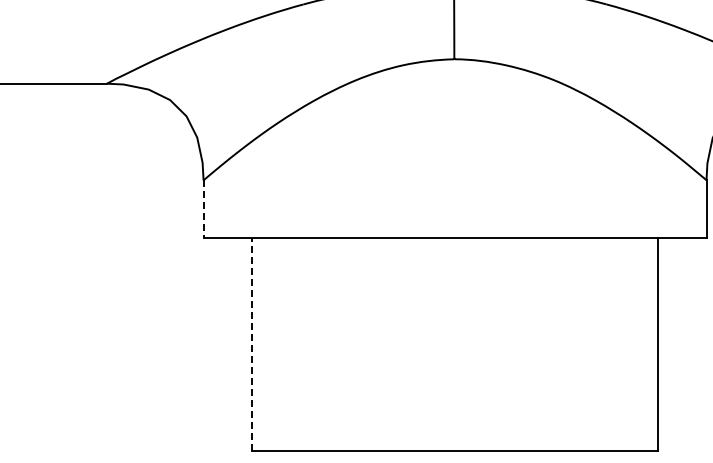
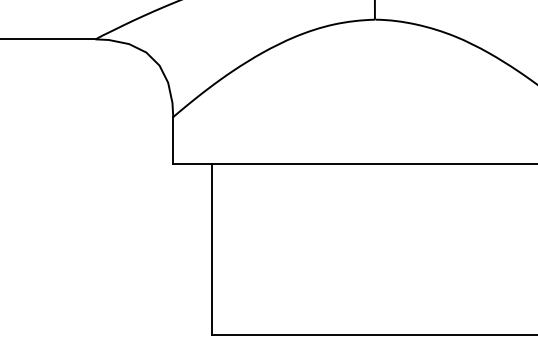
line: (203, 209) -> (173, 140), dashed -> solid
line: (251, 344) -> (211, 249), dashed -> solid

